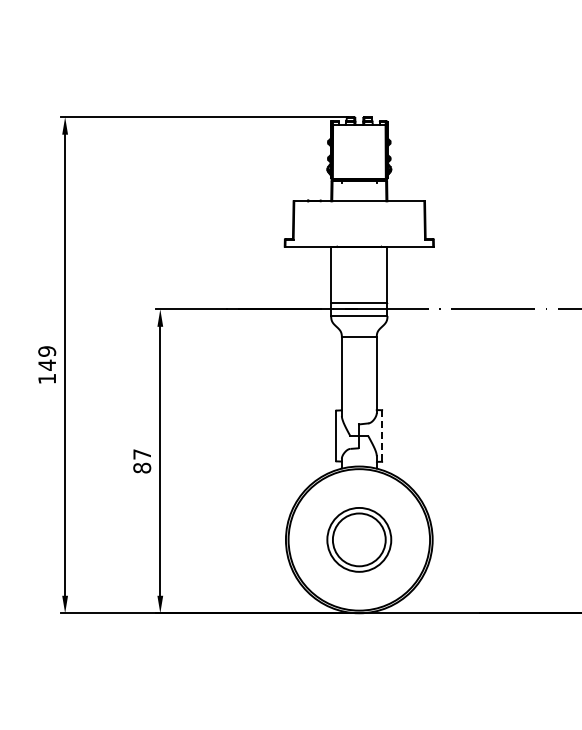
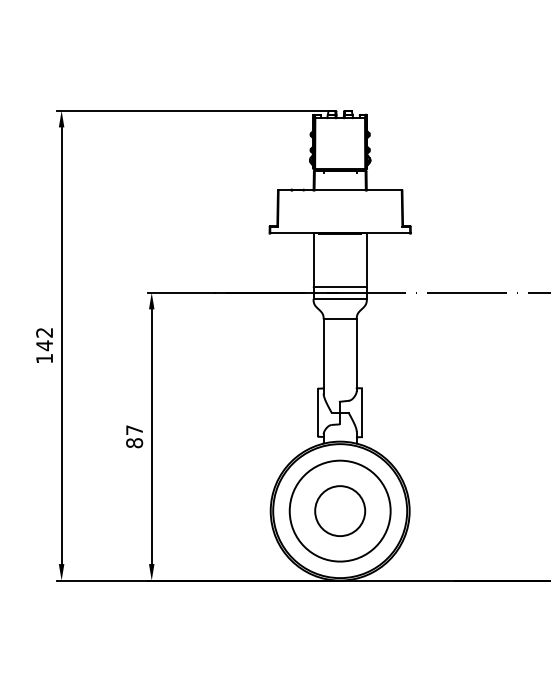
text: (47, 351) -> (44, 332), 149 -> 142
line: (382, 435) -> (362, 412), dashed -> solid
circle: (359, 539) -> (340, 510), size x1.67

